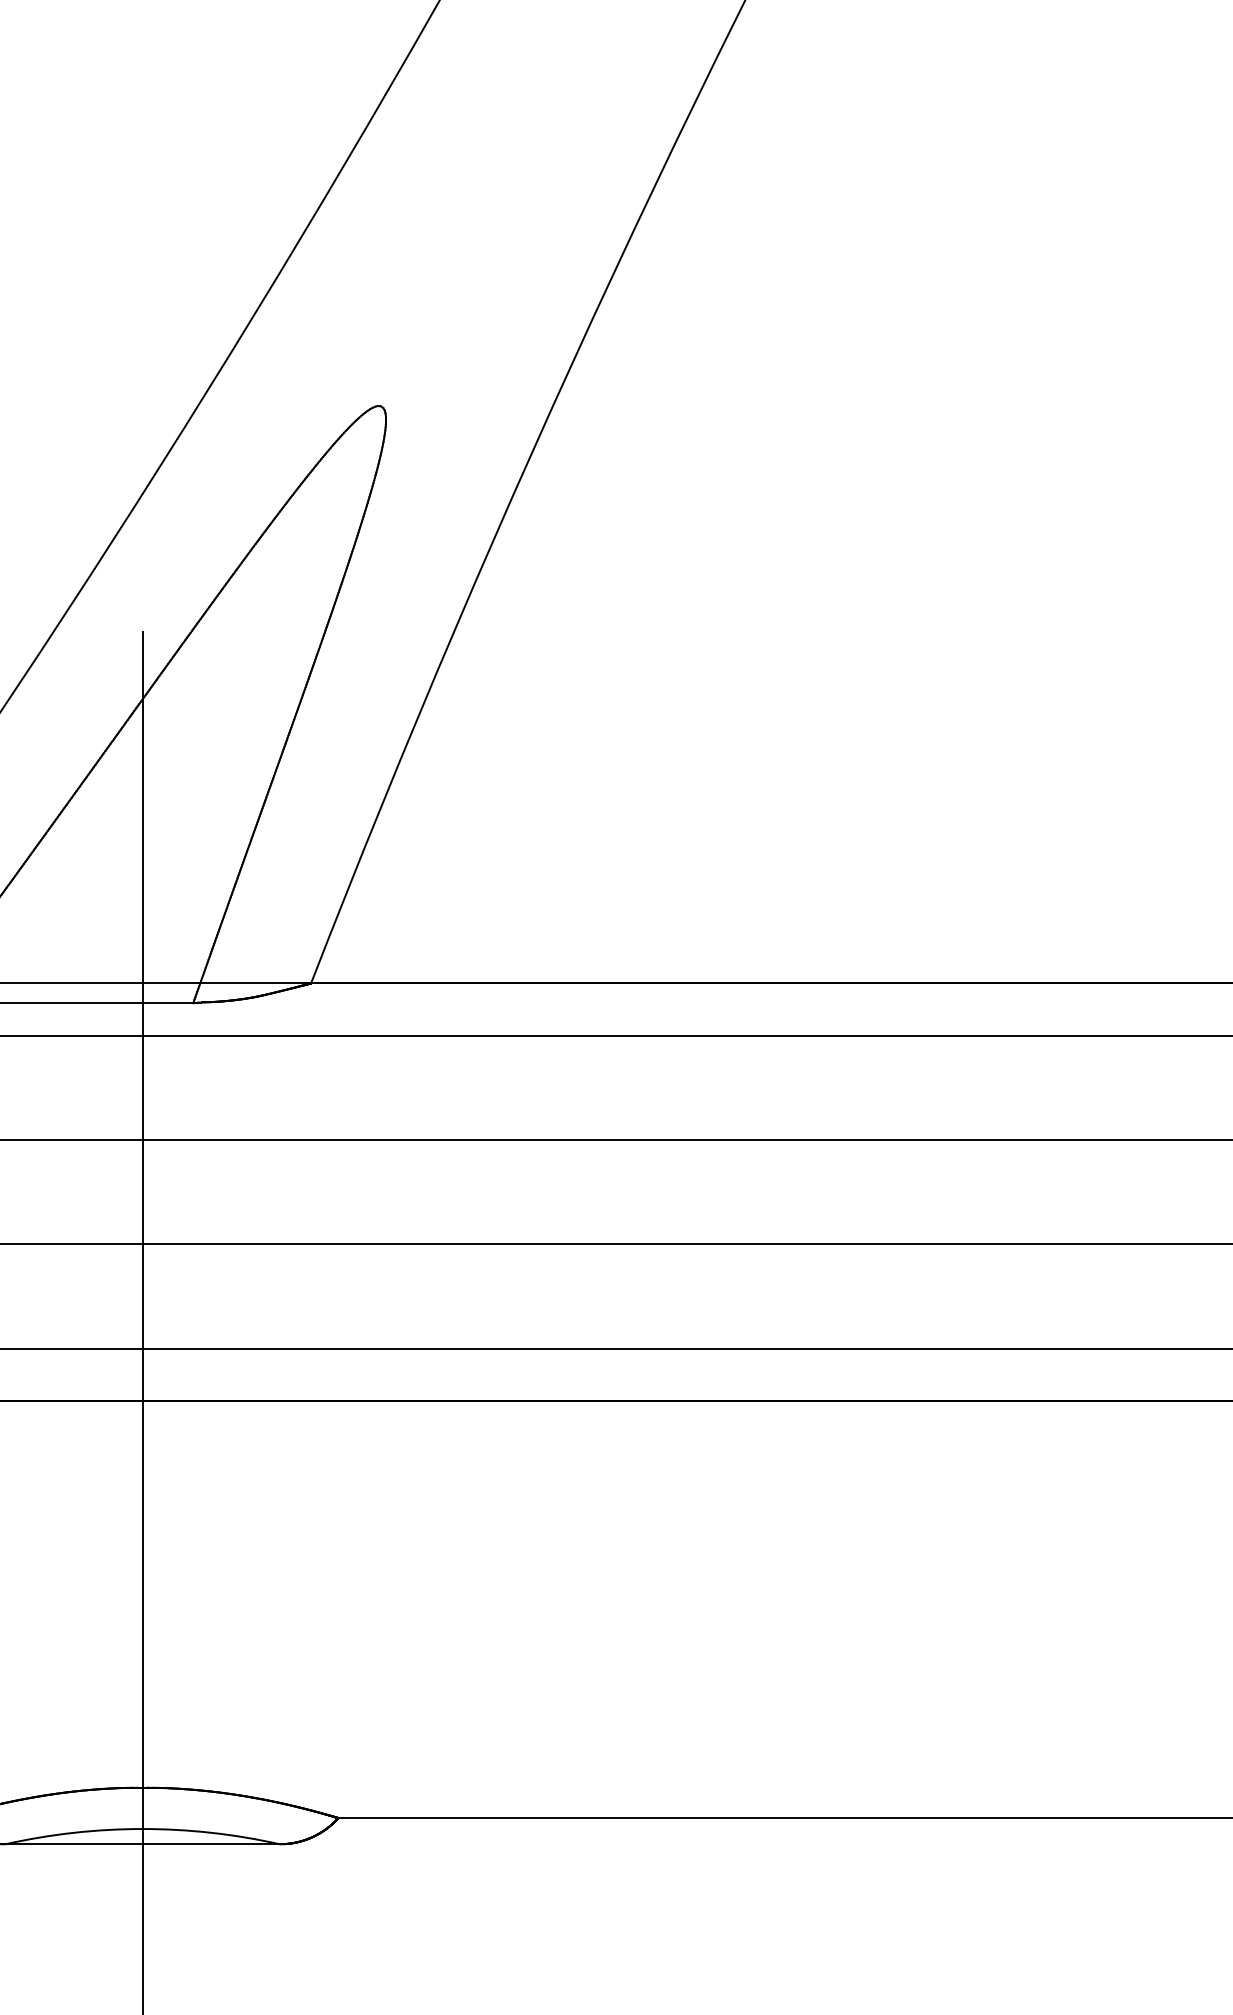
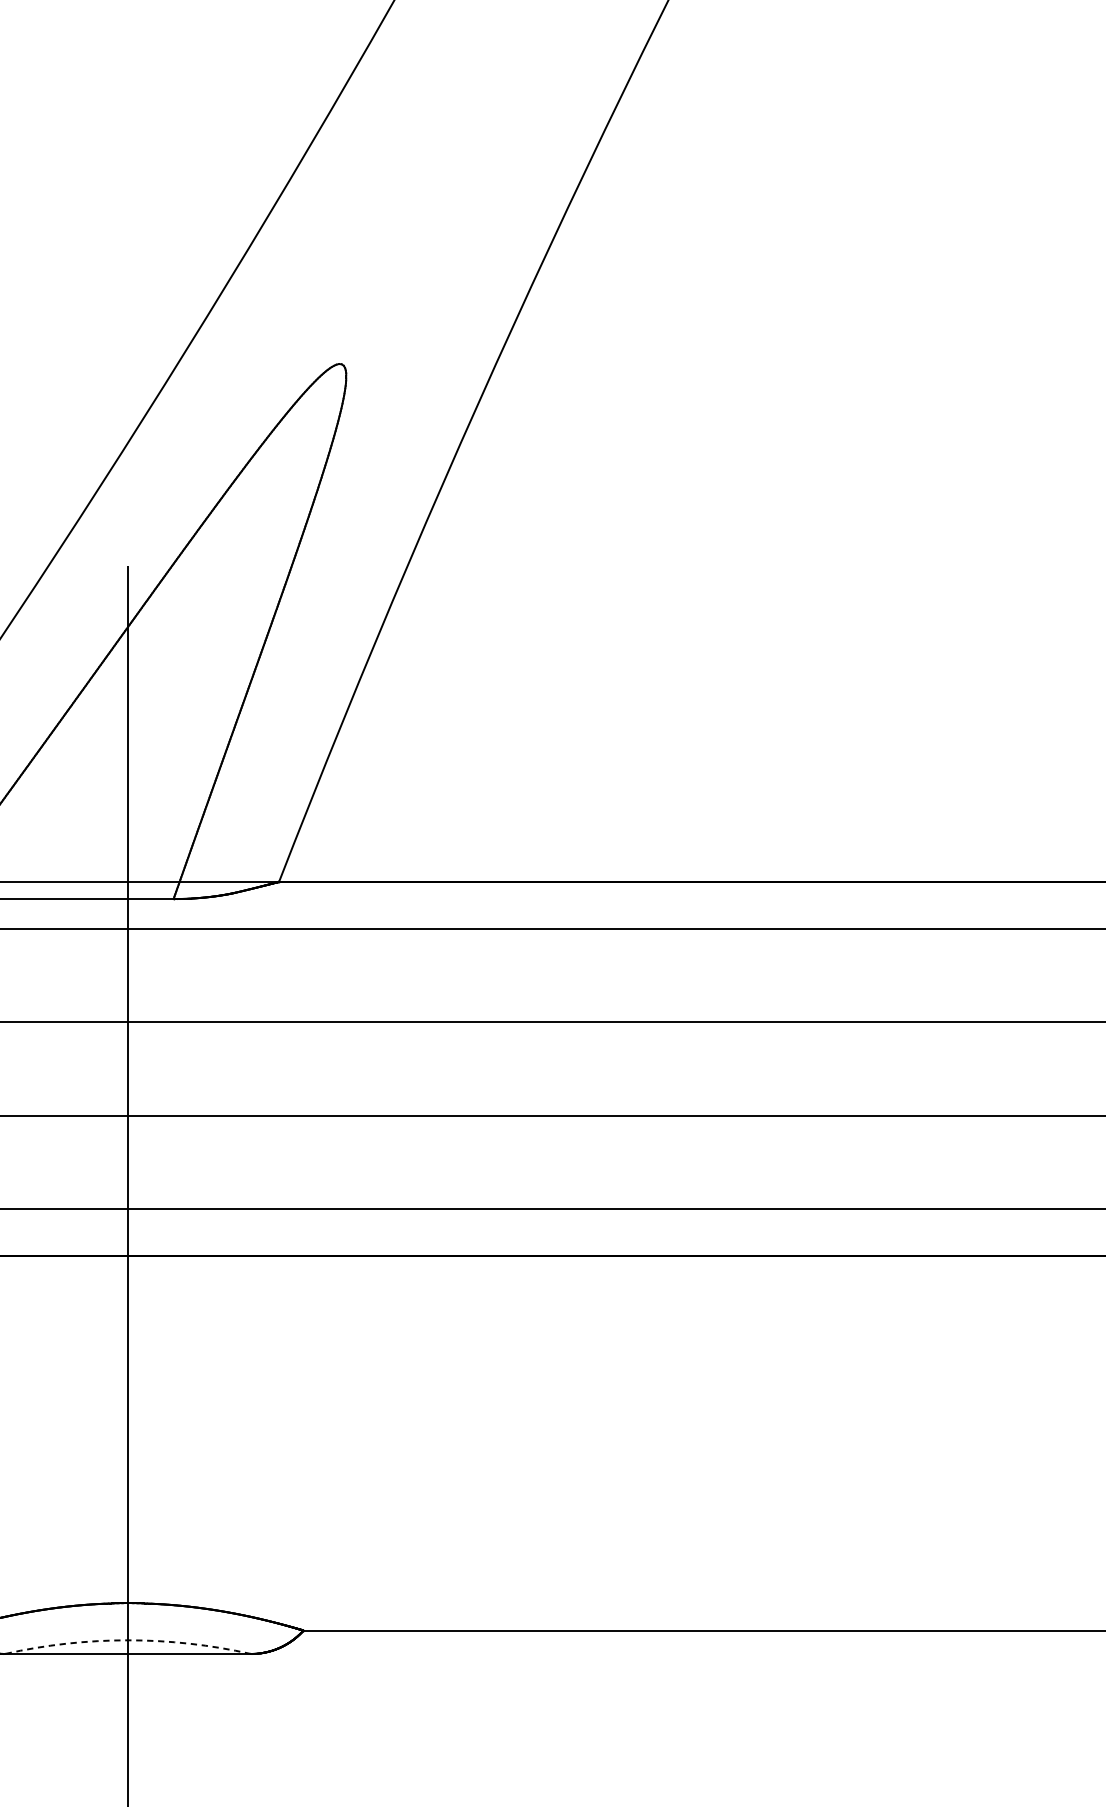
arc: (142, 1829) -> (127, 1640), solid -> dashed

